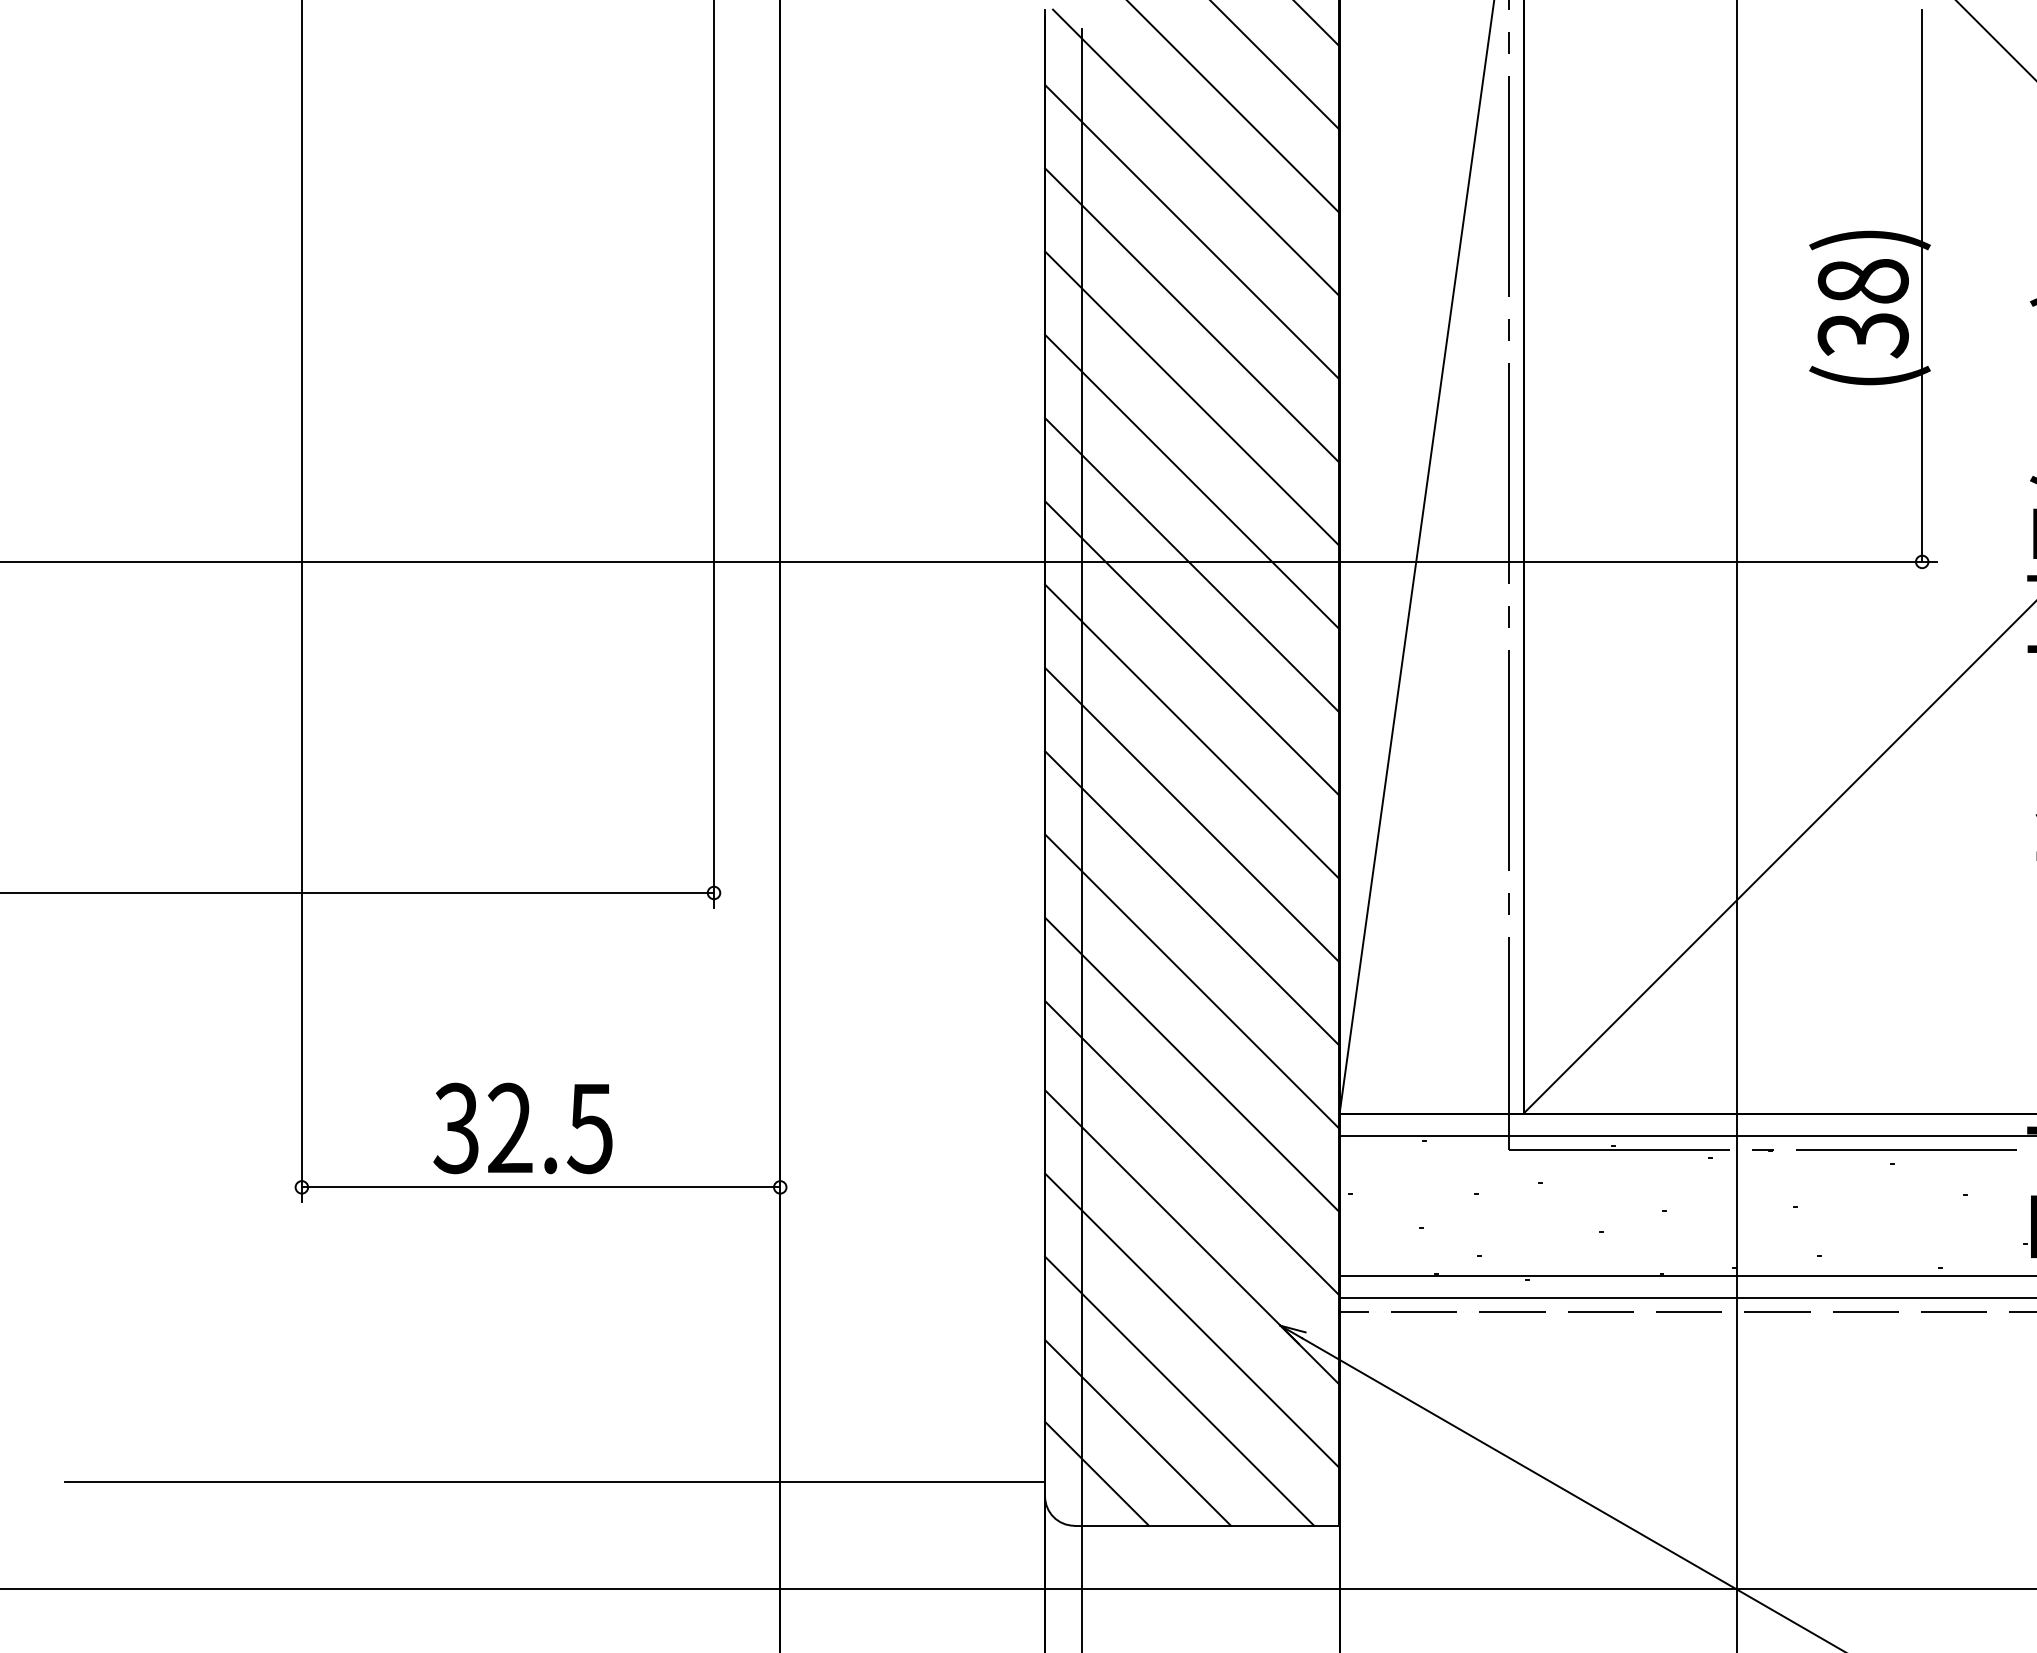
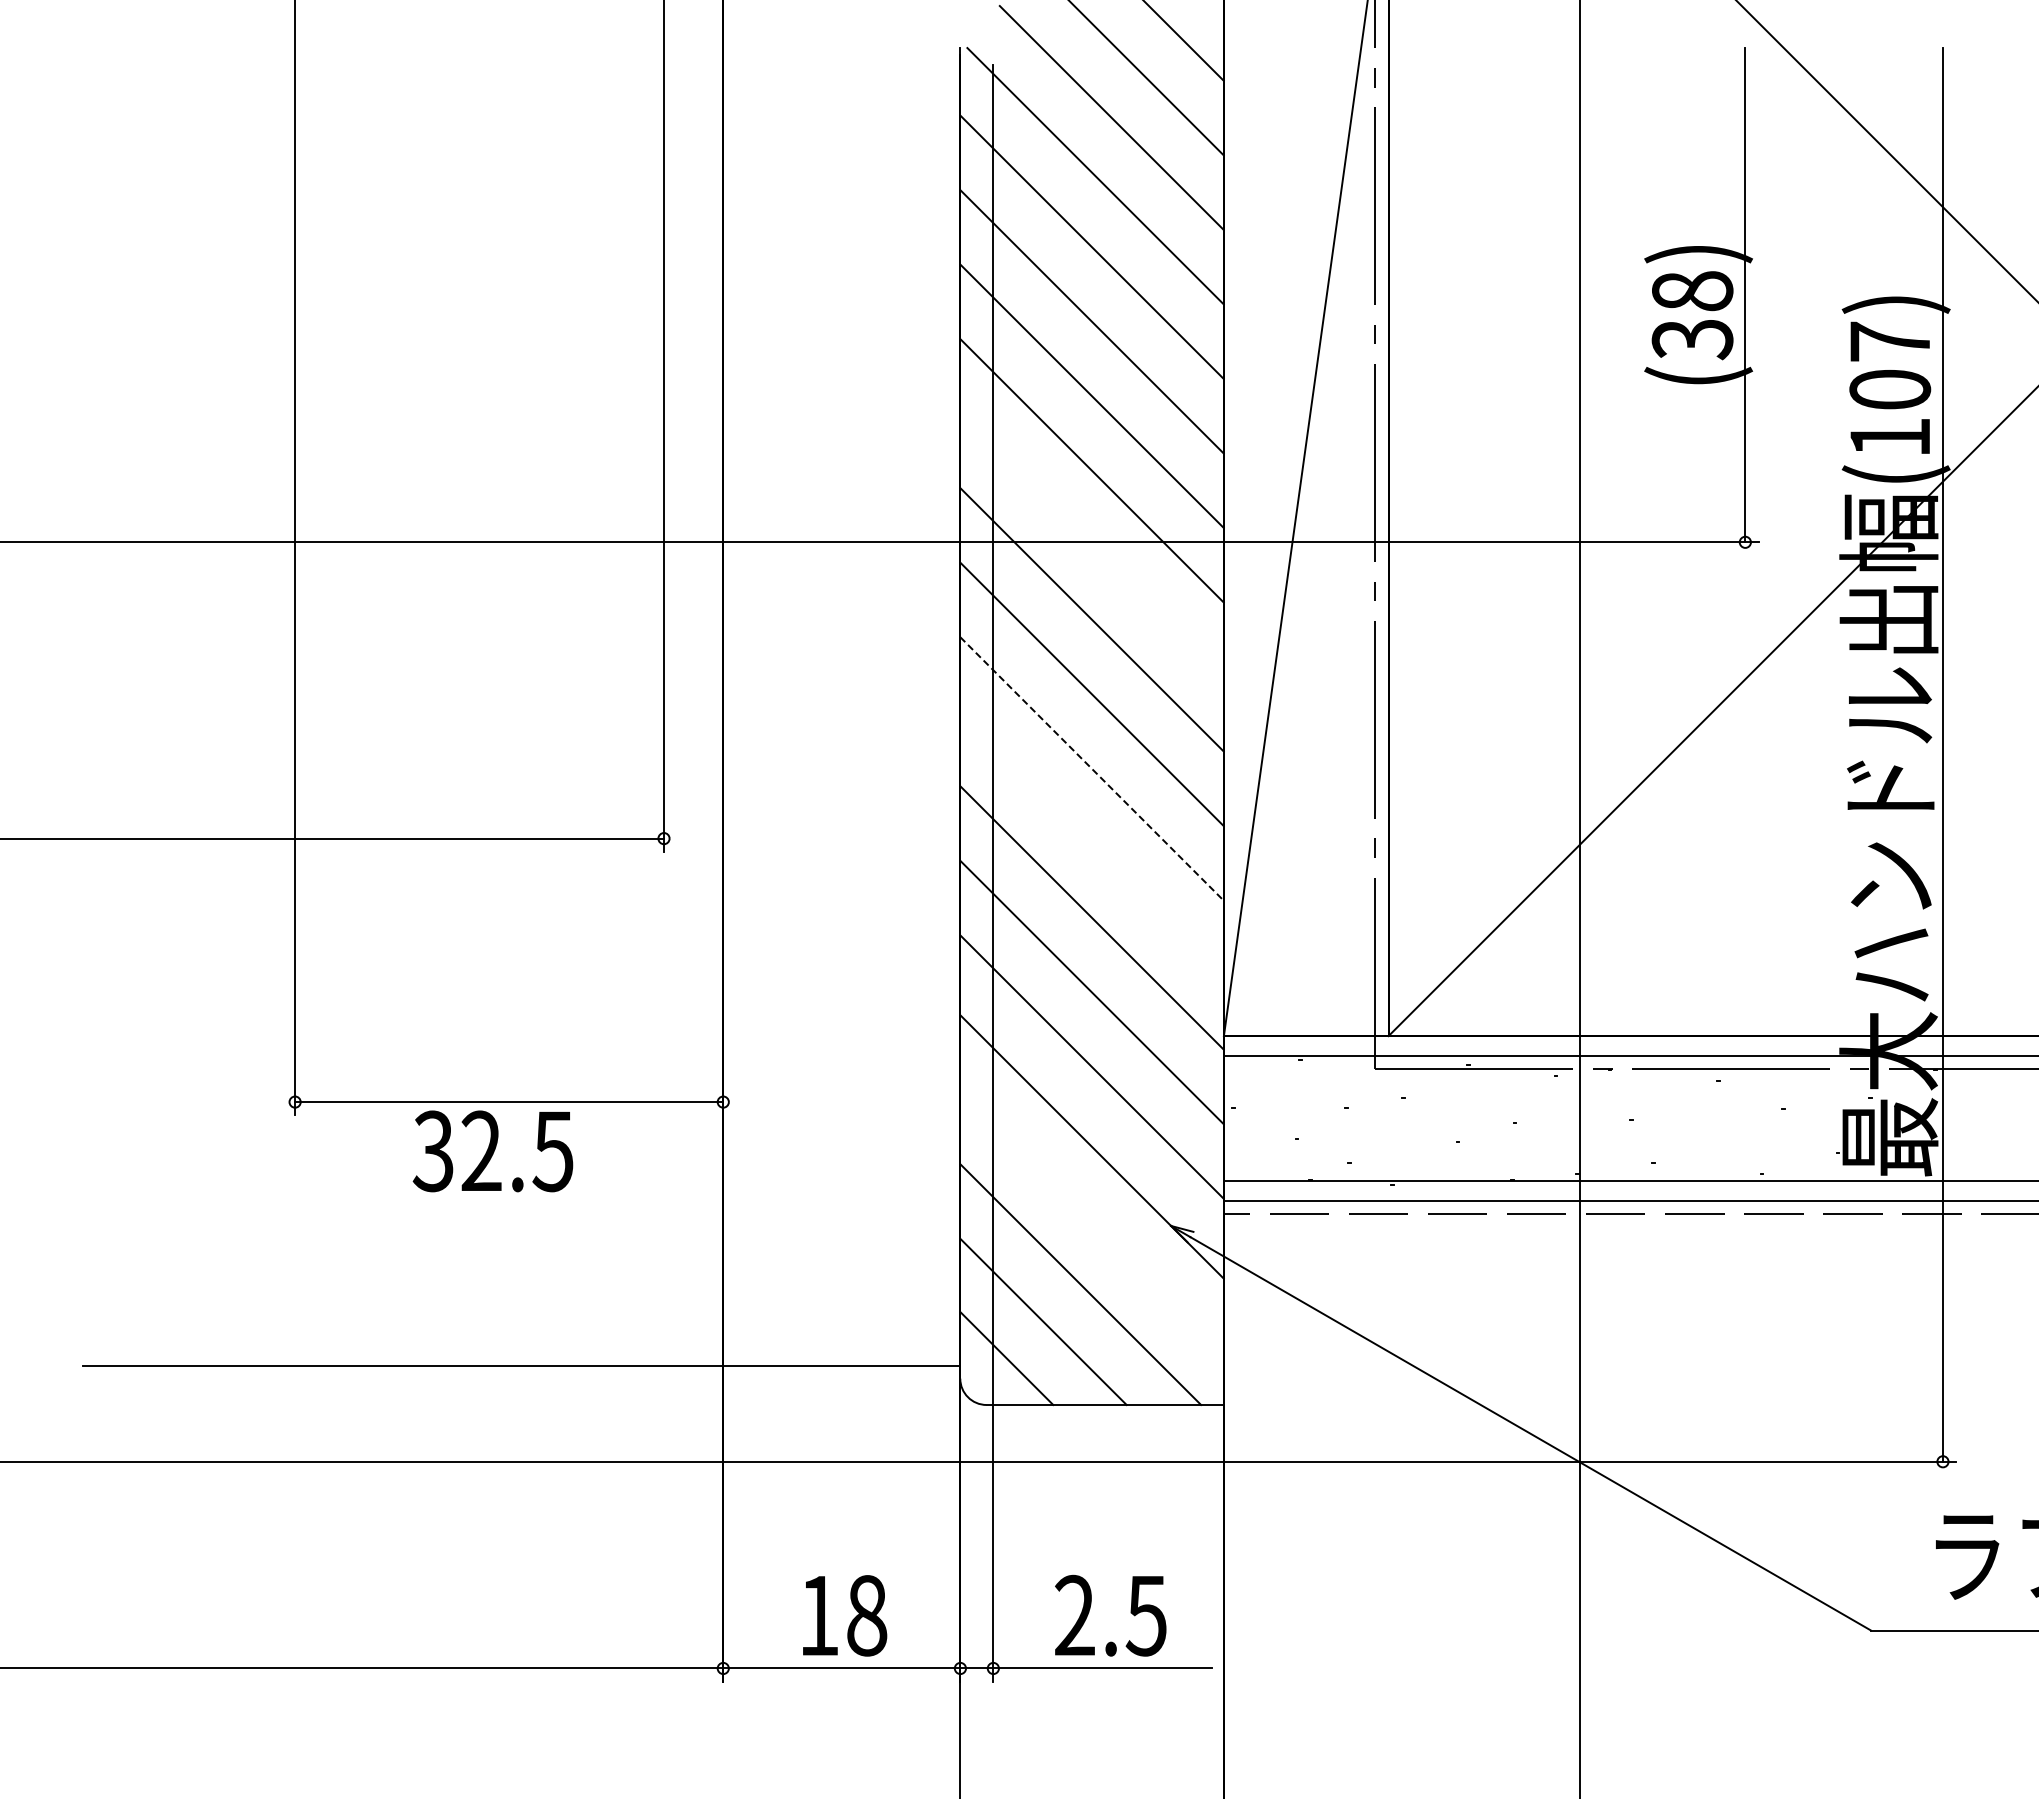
line: (1191, 565) -> (1091, 545), removed
line: (1192, 815) -> (1092, 769), solid -> dashed
line: (1191, 898) -> (1091, 843), removed
text: (522, 1128) -> (492, 1151), moved
line: (1191, 1320) -> (1091, 1221), removed

